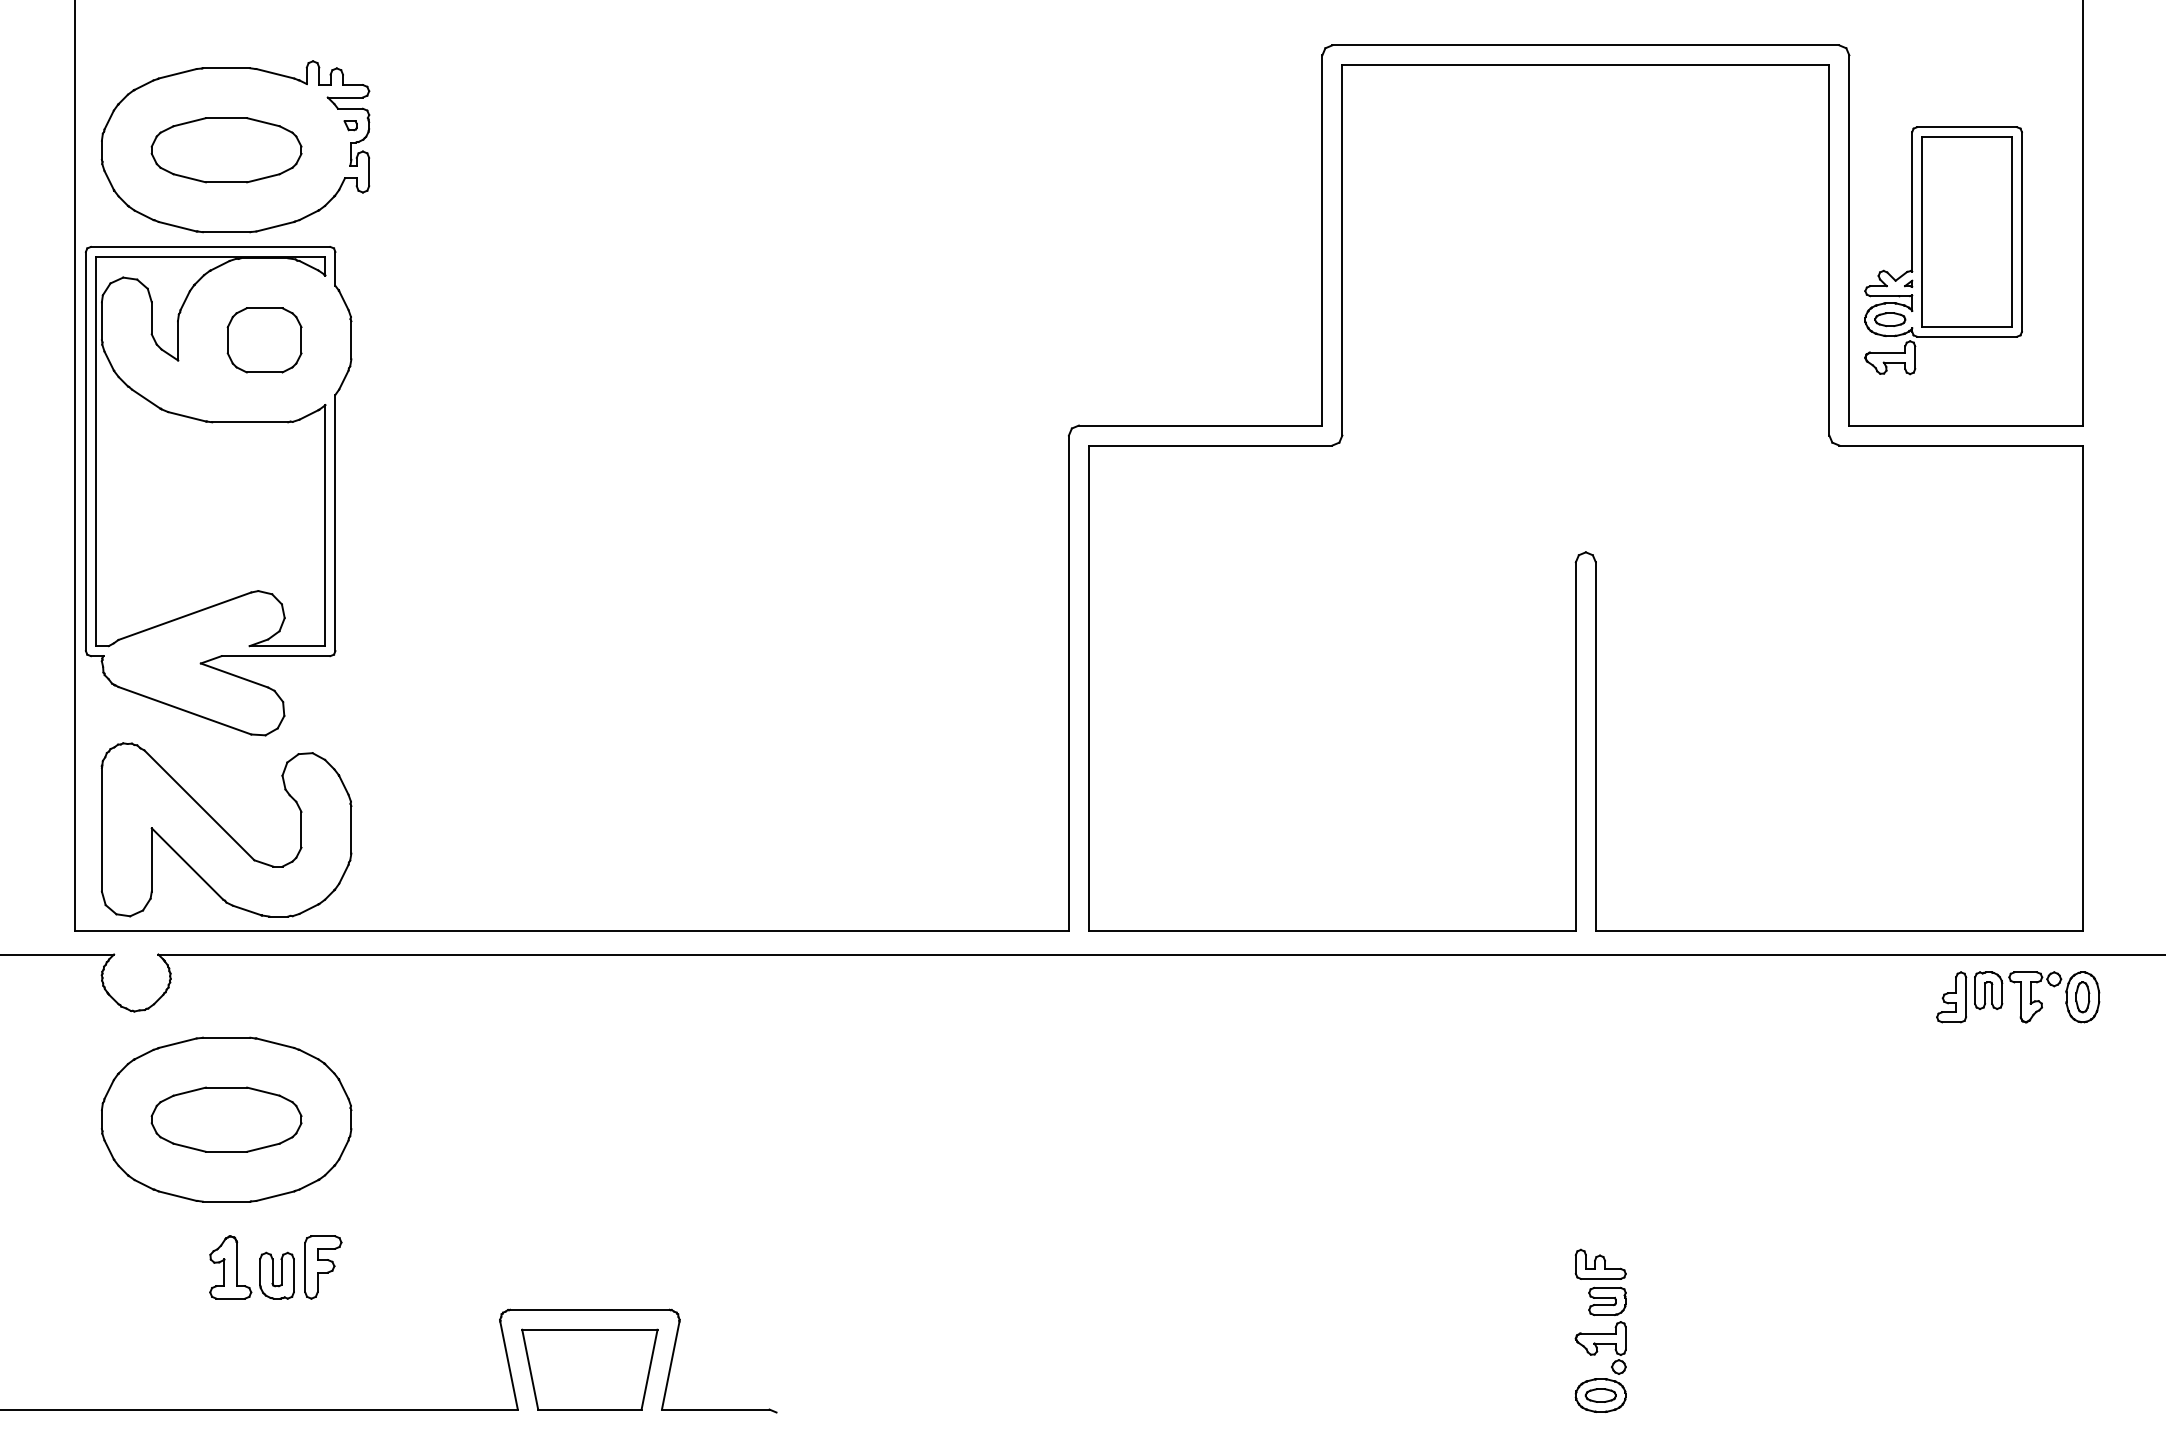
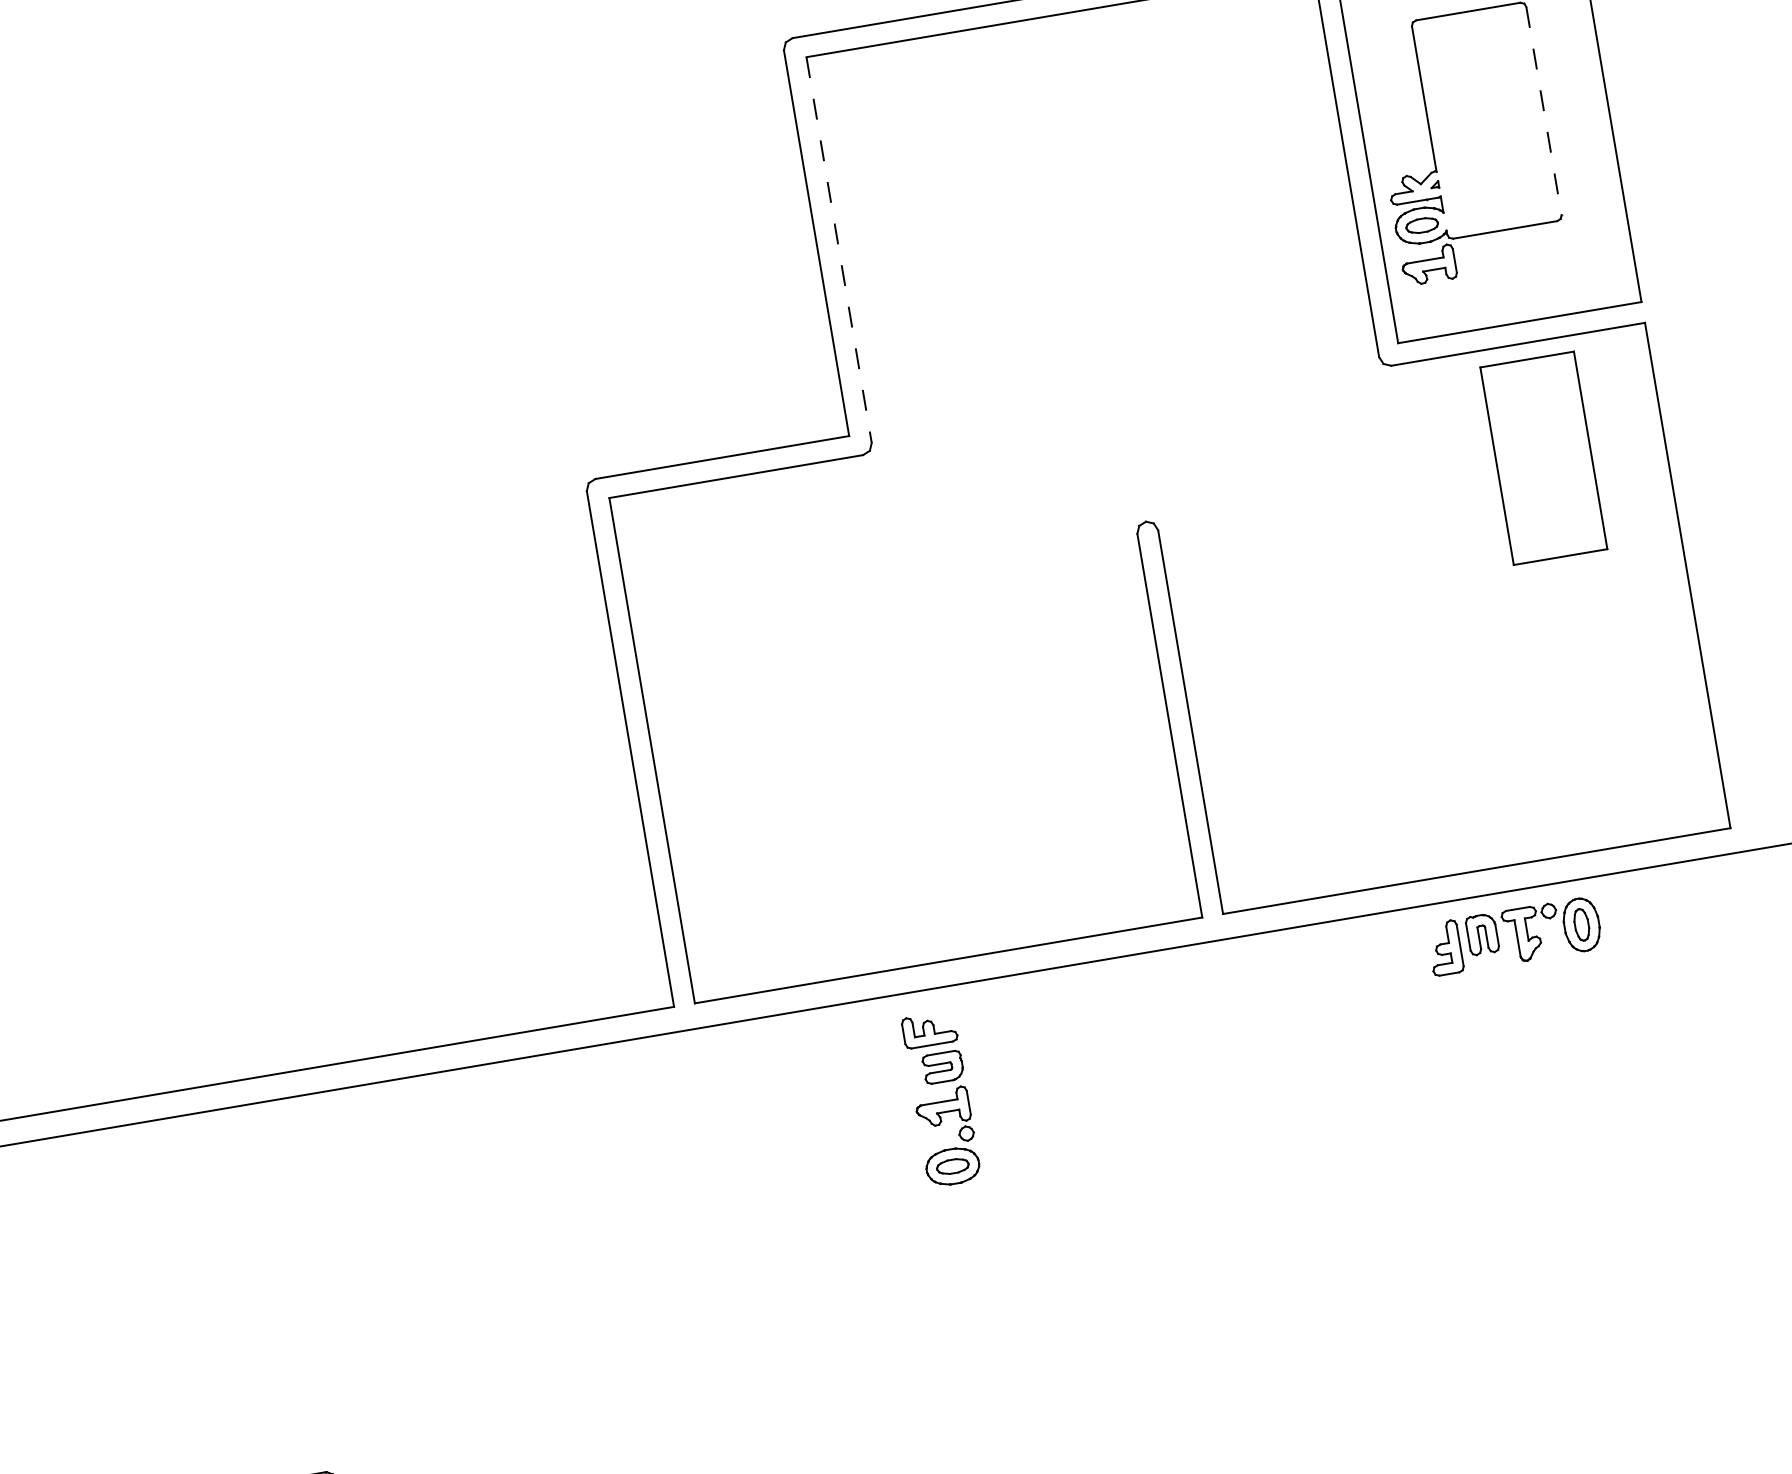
part: (1966, 231) -> (1543, 457), moved
line: (2021, 231) -> (1543, 110), solid -> dashed
line: (1342, 250) -> (839, 250), solid -> dashed
part: (2018, 997) -> (1514, 936), moved
part: (1600, 1330) -> (941, 1098), moved

